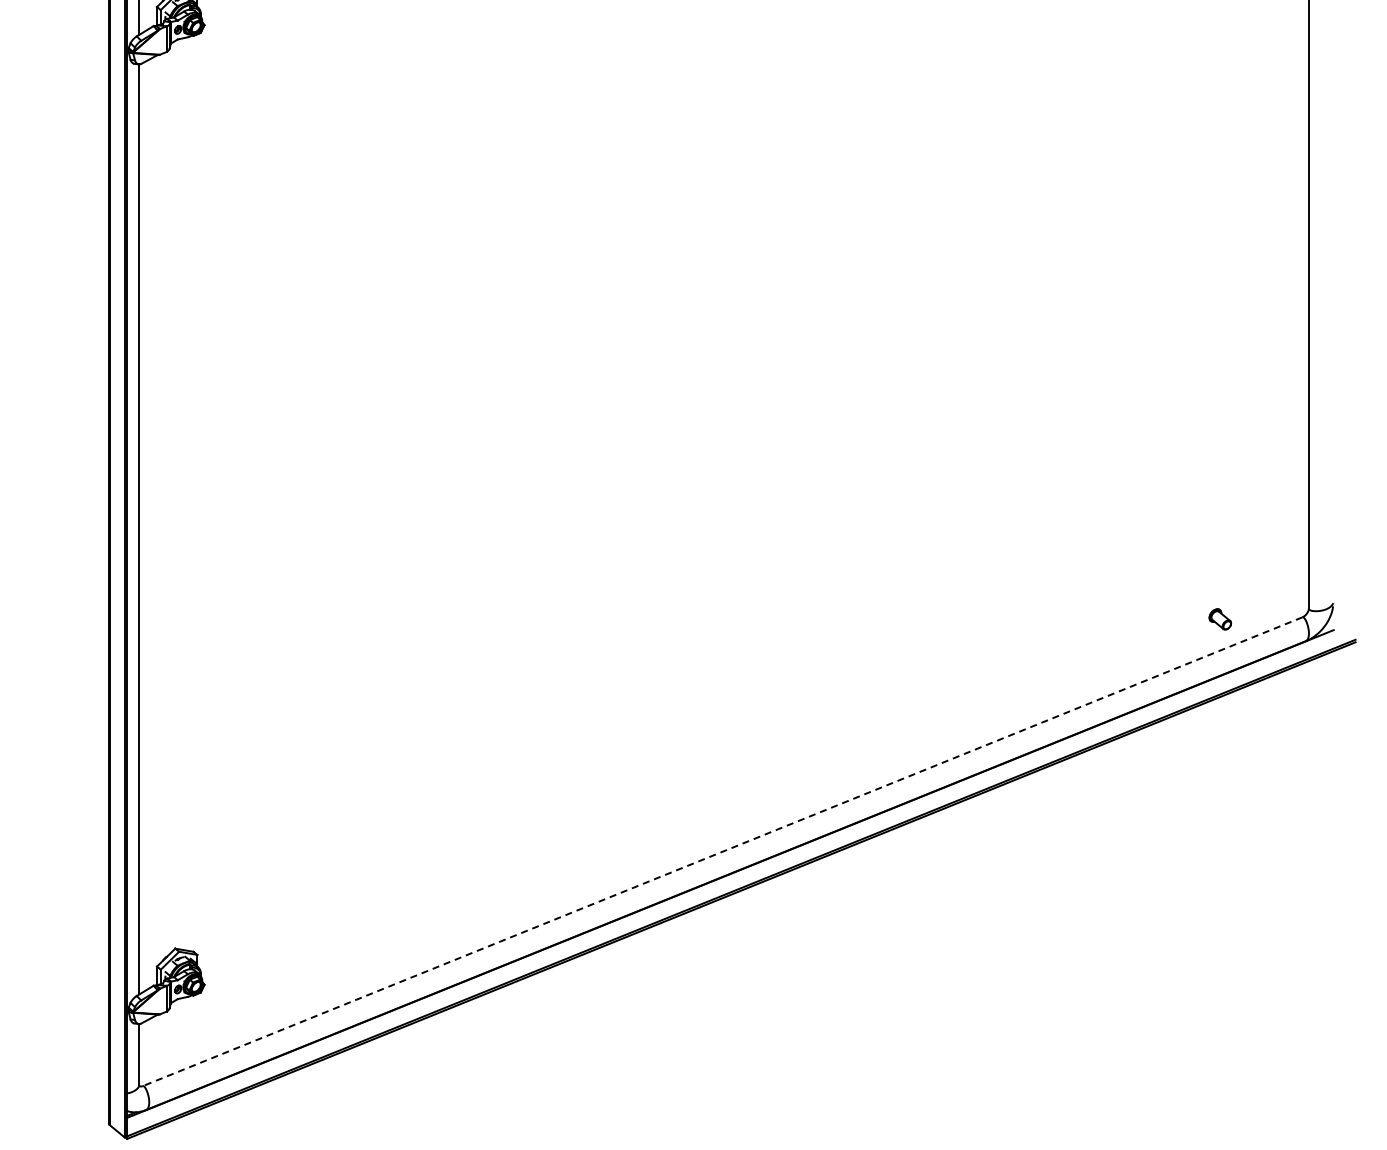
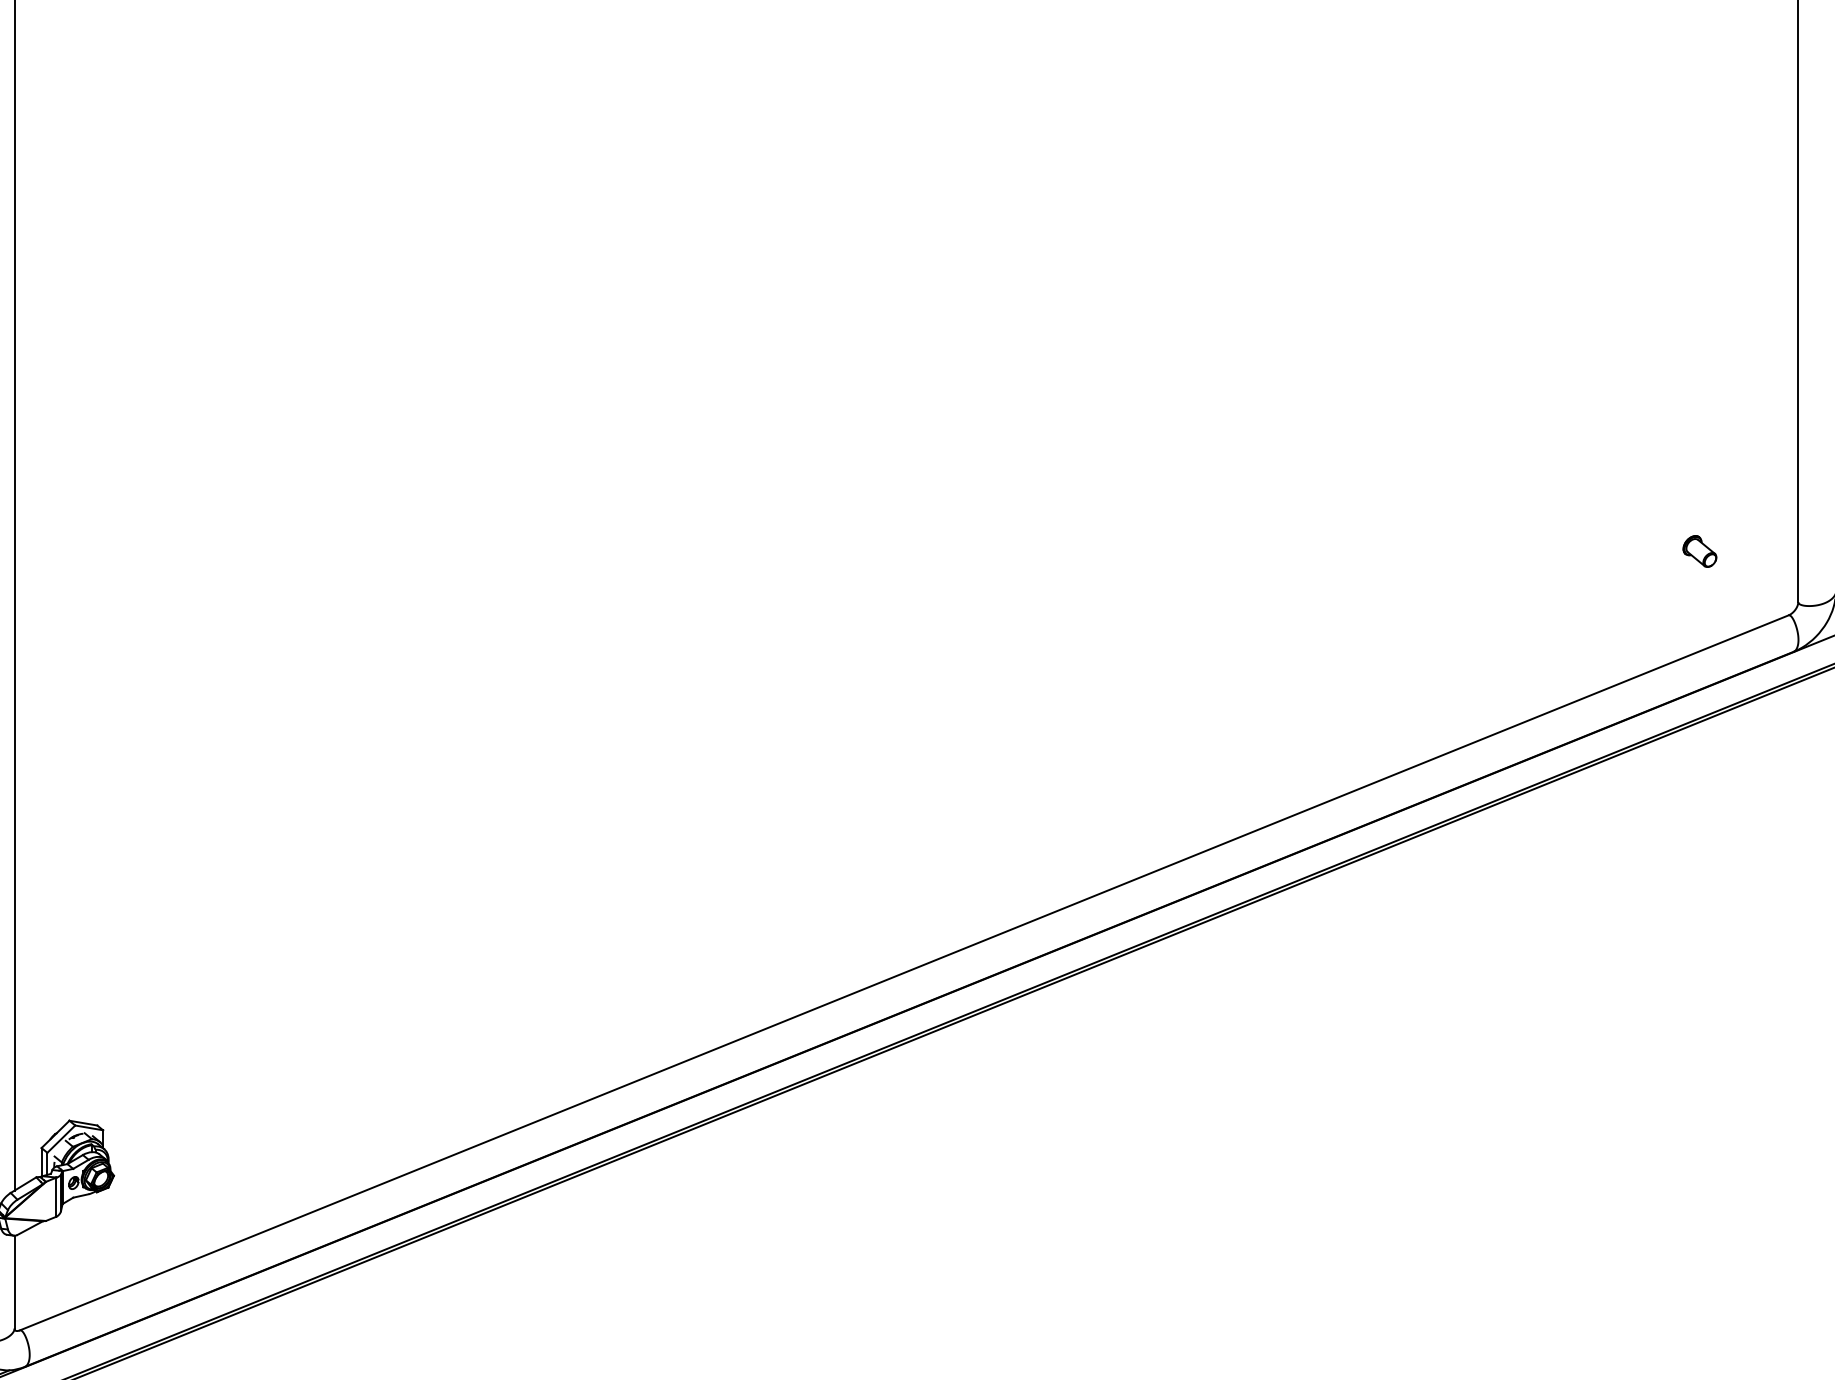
part: (1219, 619) -> (1698, 551), moved
line: (722, 851) -> (904, 972), dashed -> solid

